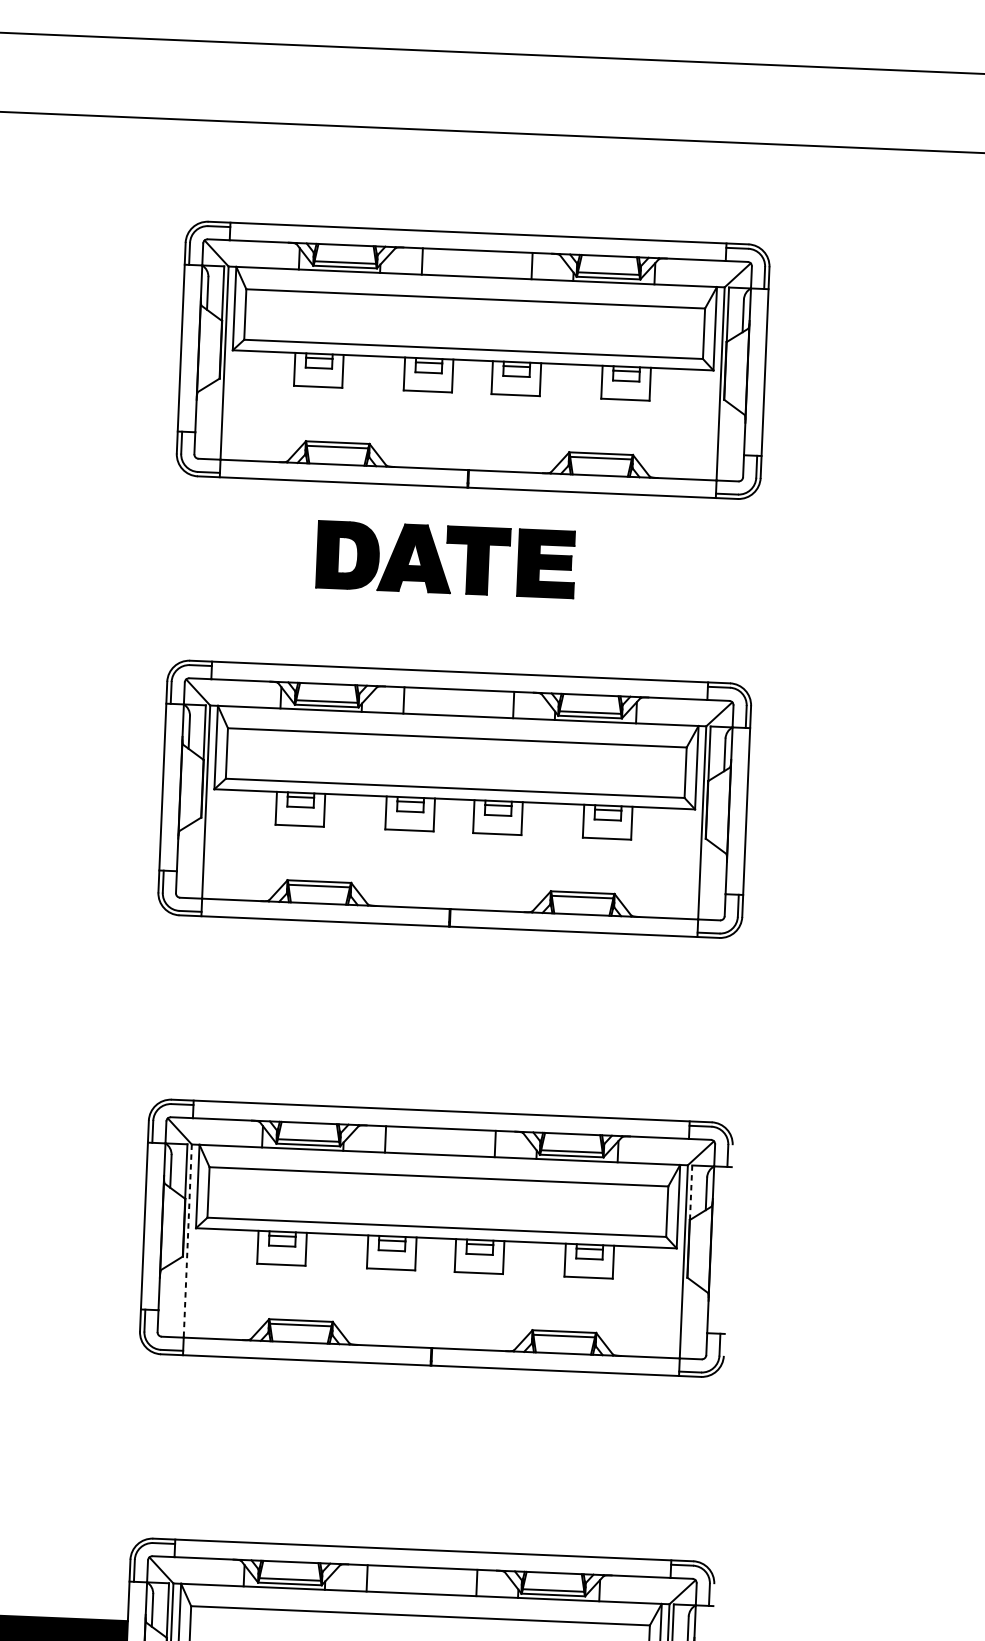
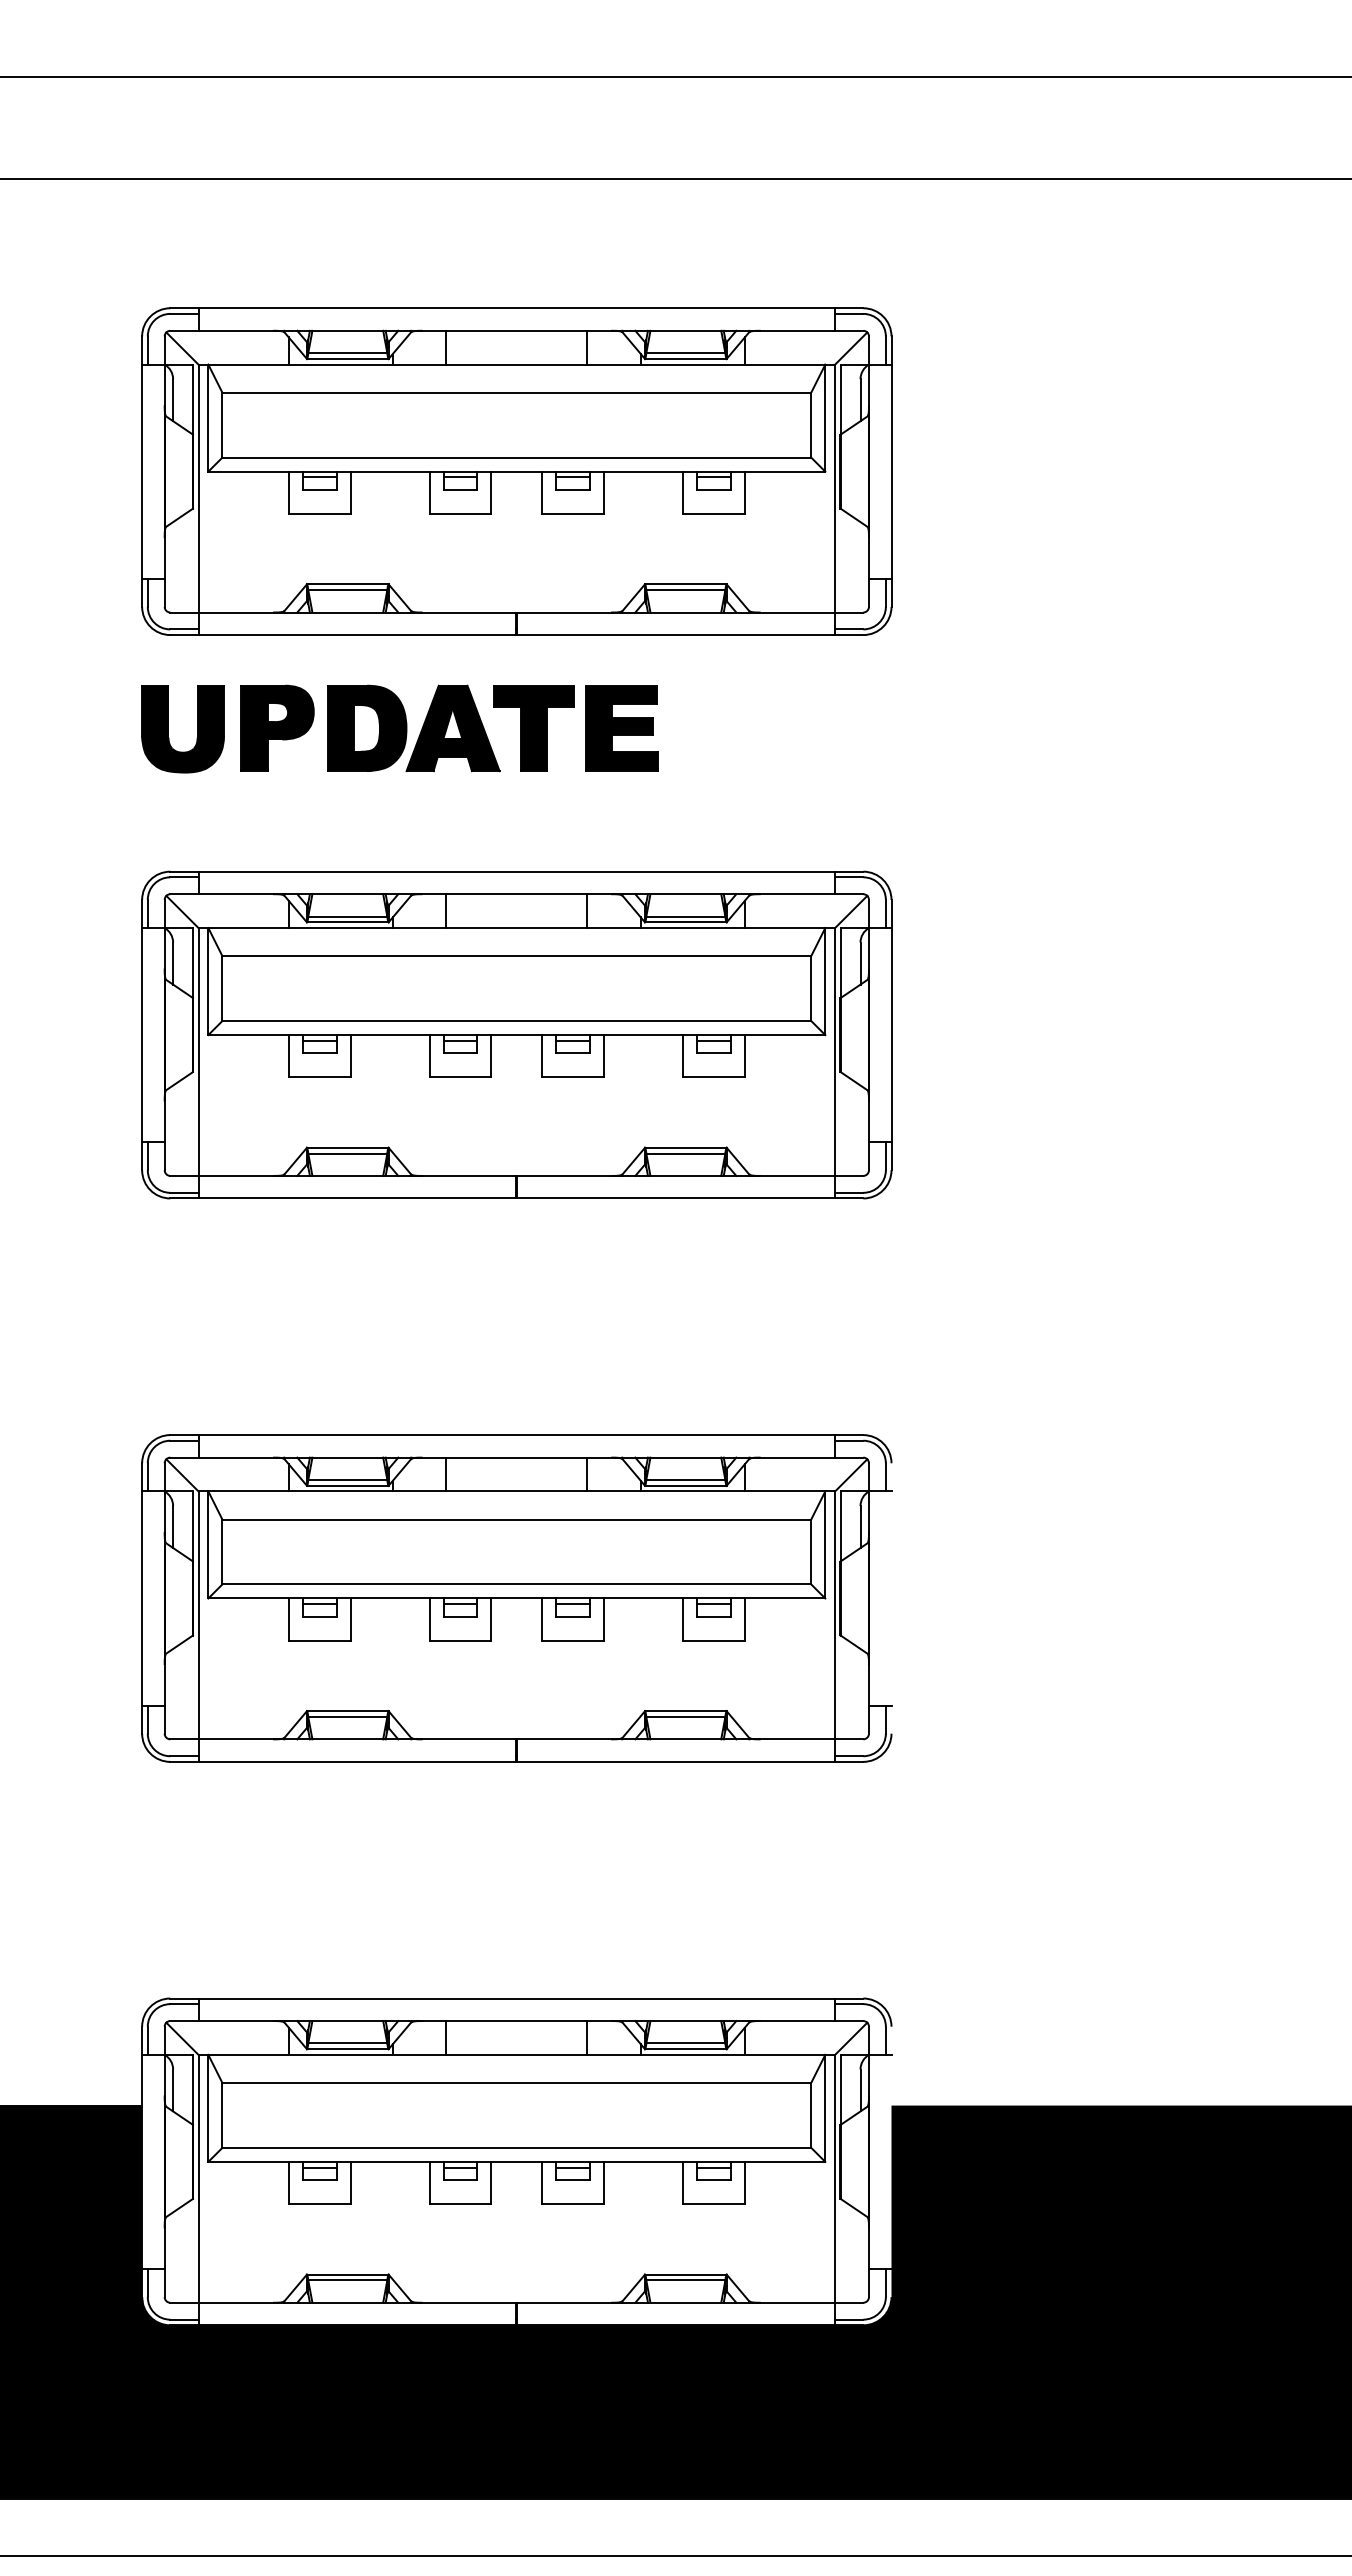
part: (193, 549) -> (168, 729), added
part: (278, 551) -> (277, 727), added
line: (690, 1192) -> (840, 1526), dashed -> solid
line: (187, 1241) -> (198, 1615), dashed -> solid

